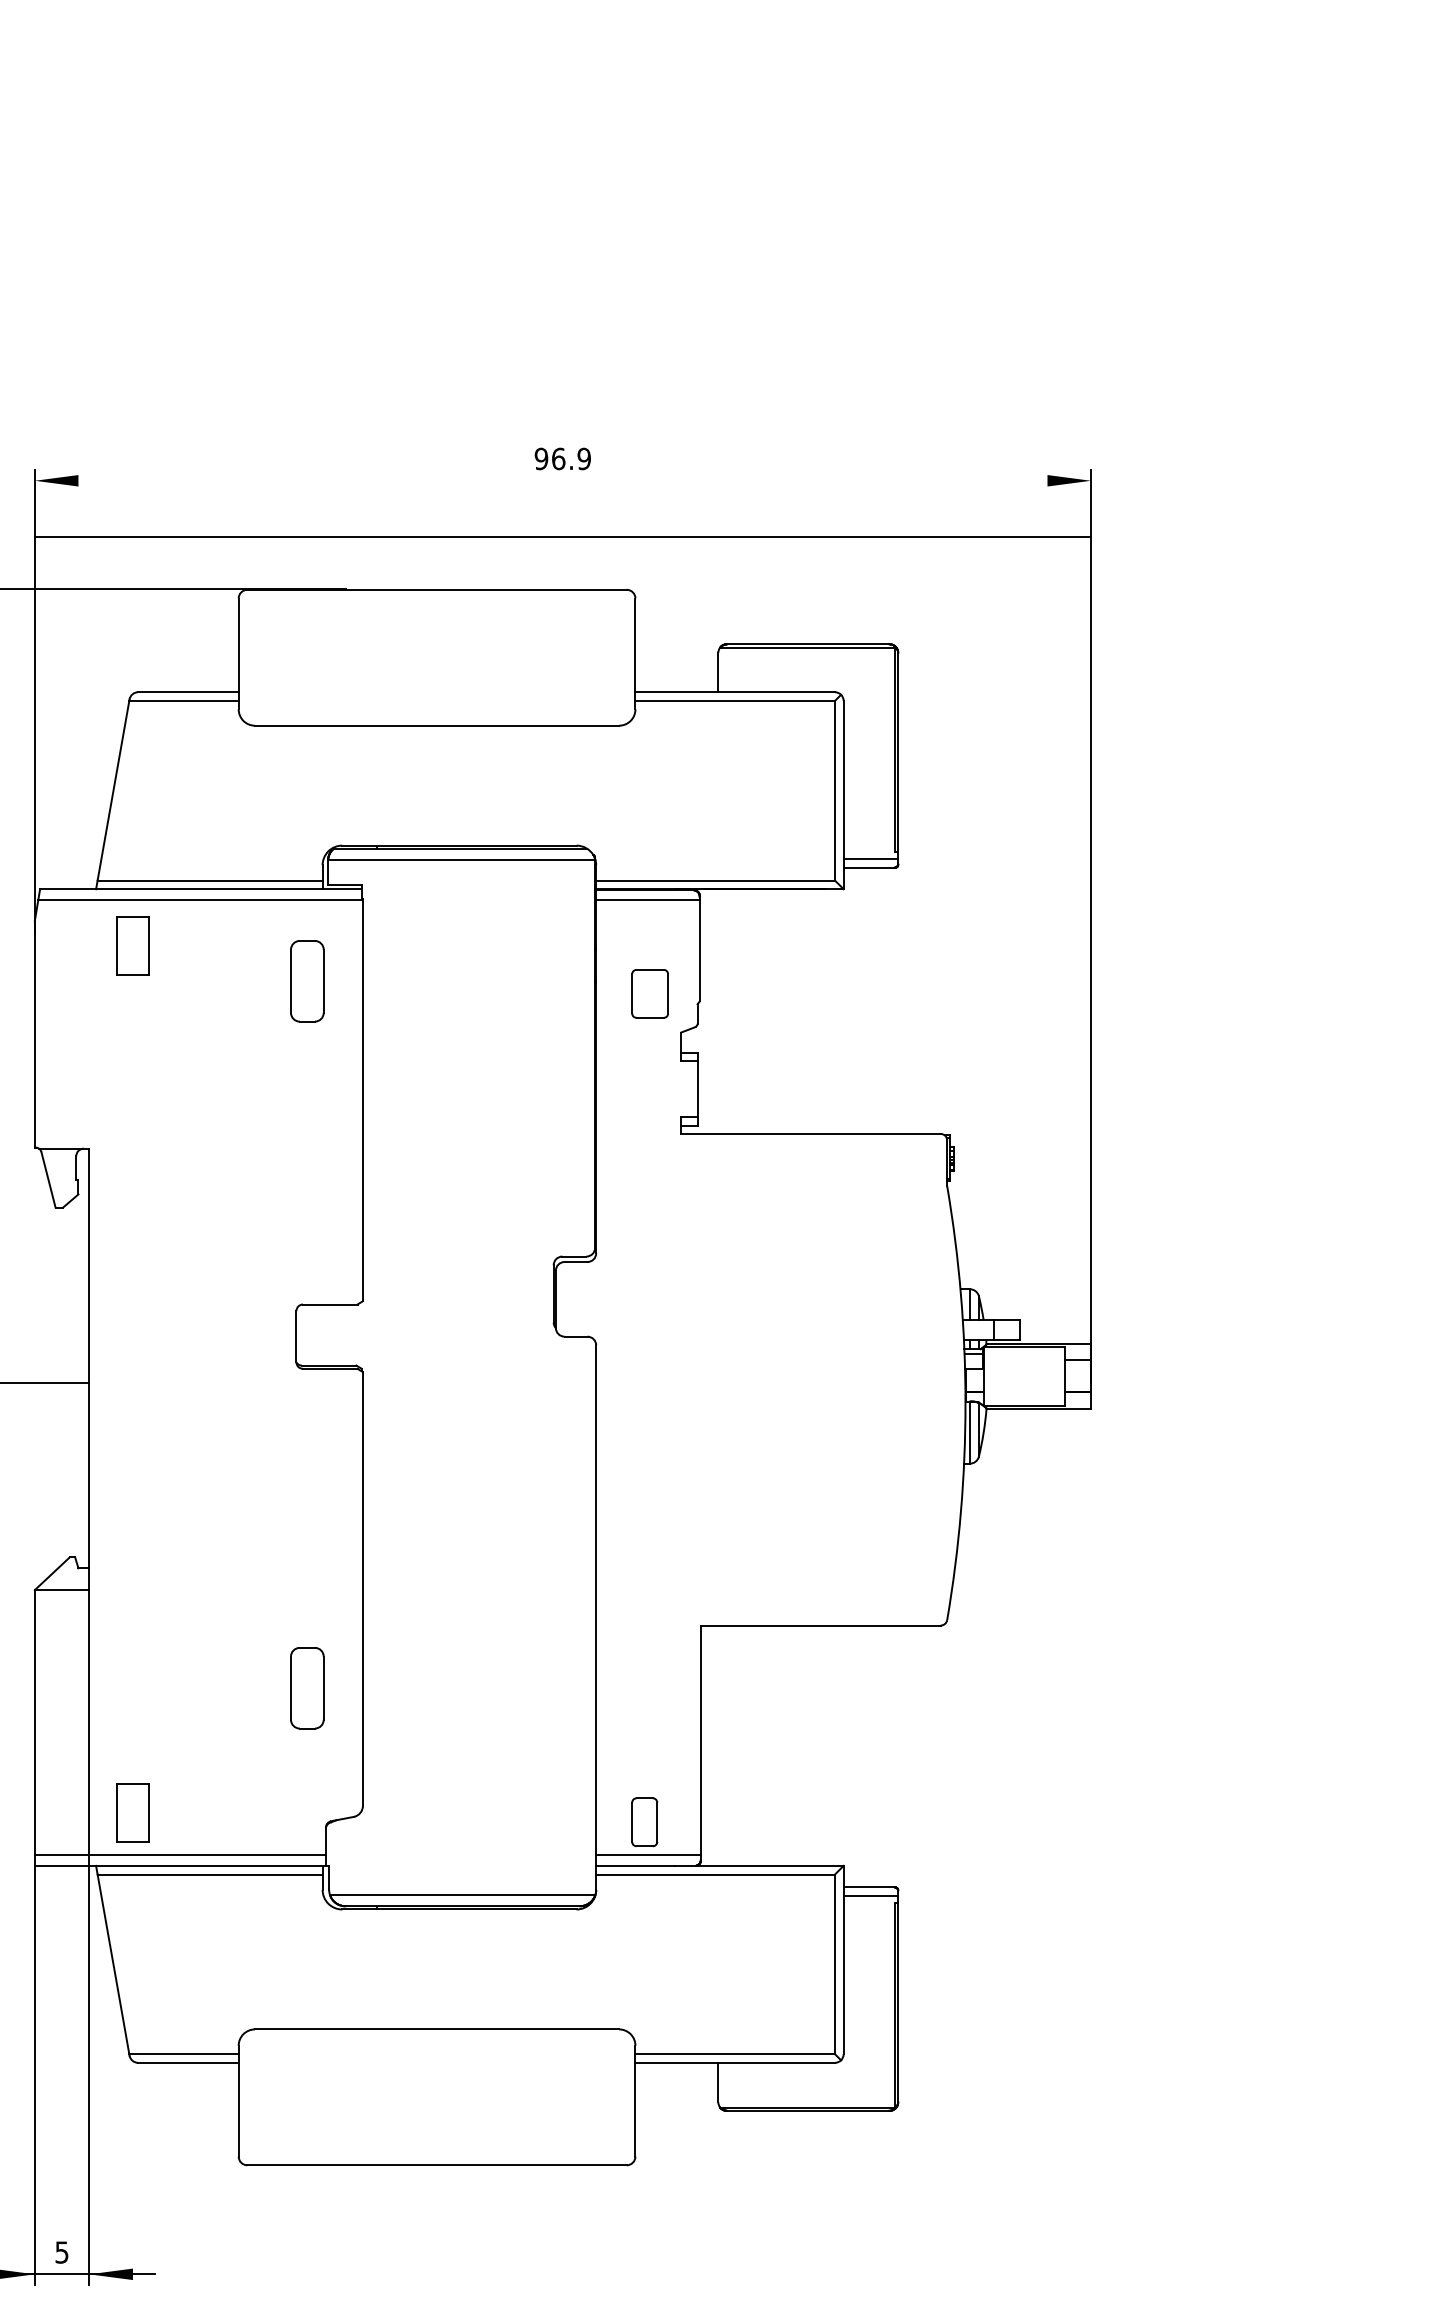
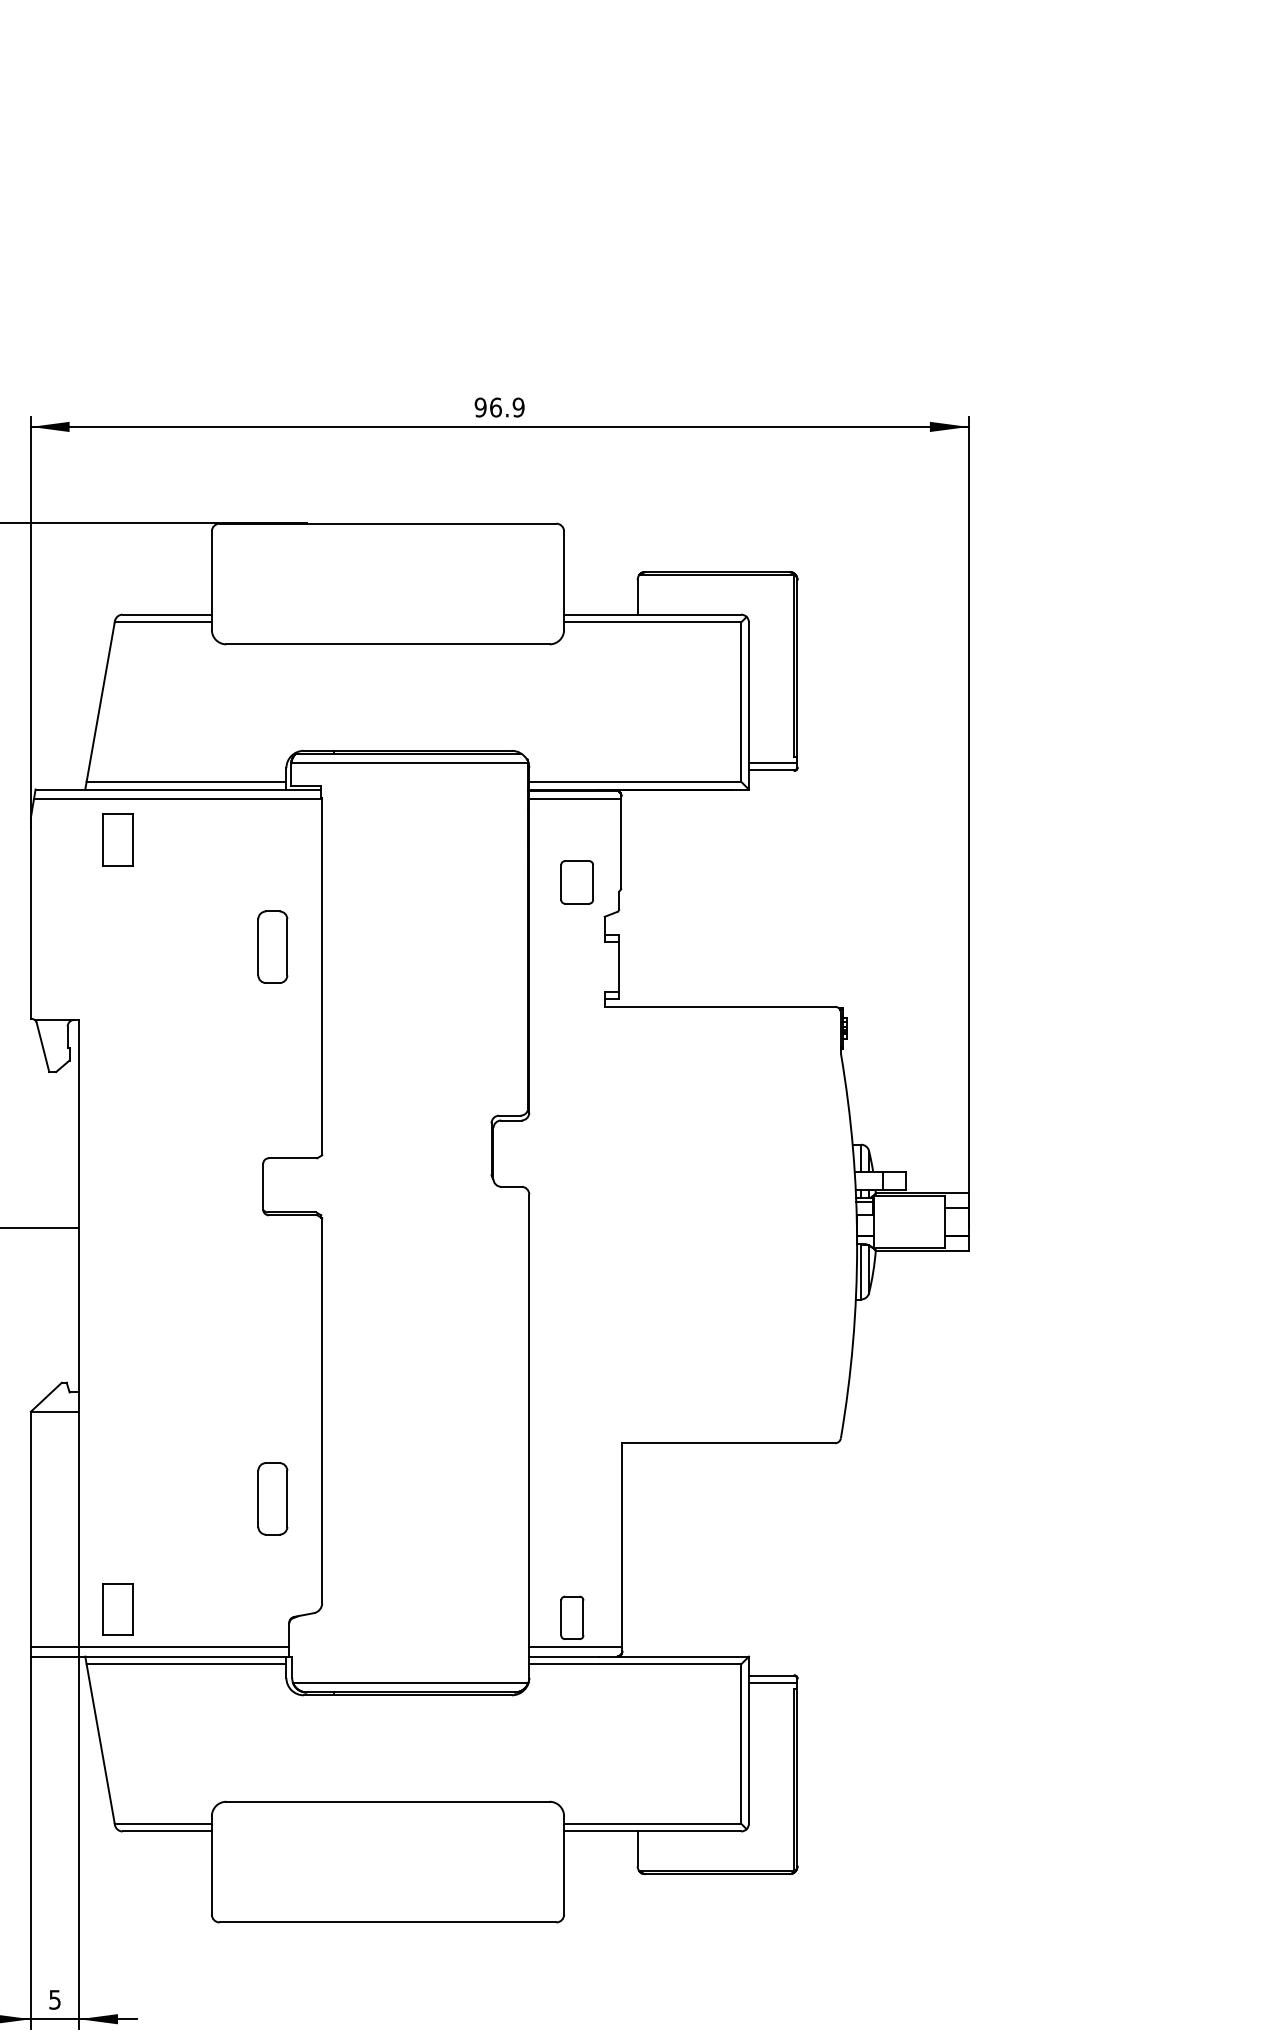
line: (562, 536) -> (499, 426), moved
part: (306, 980) -> (272, 946), moved

